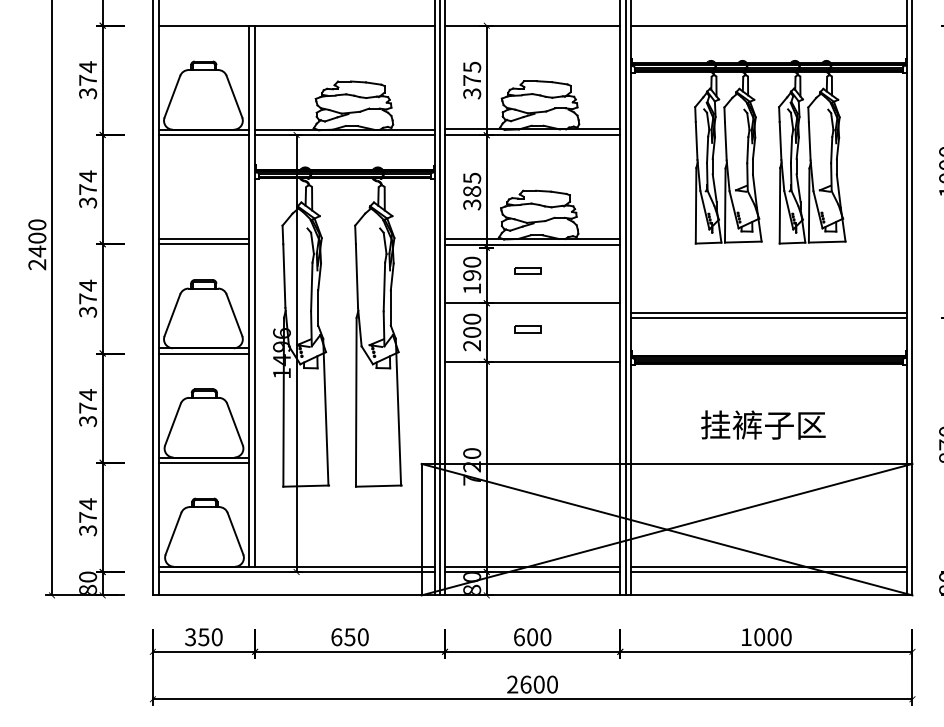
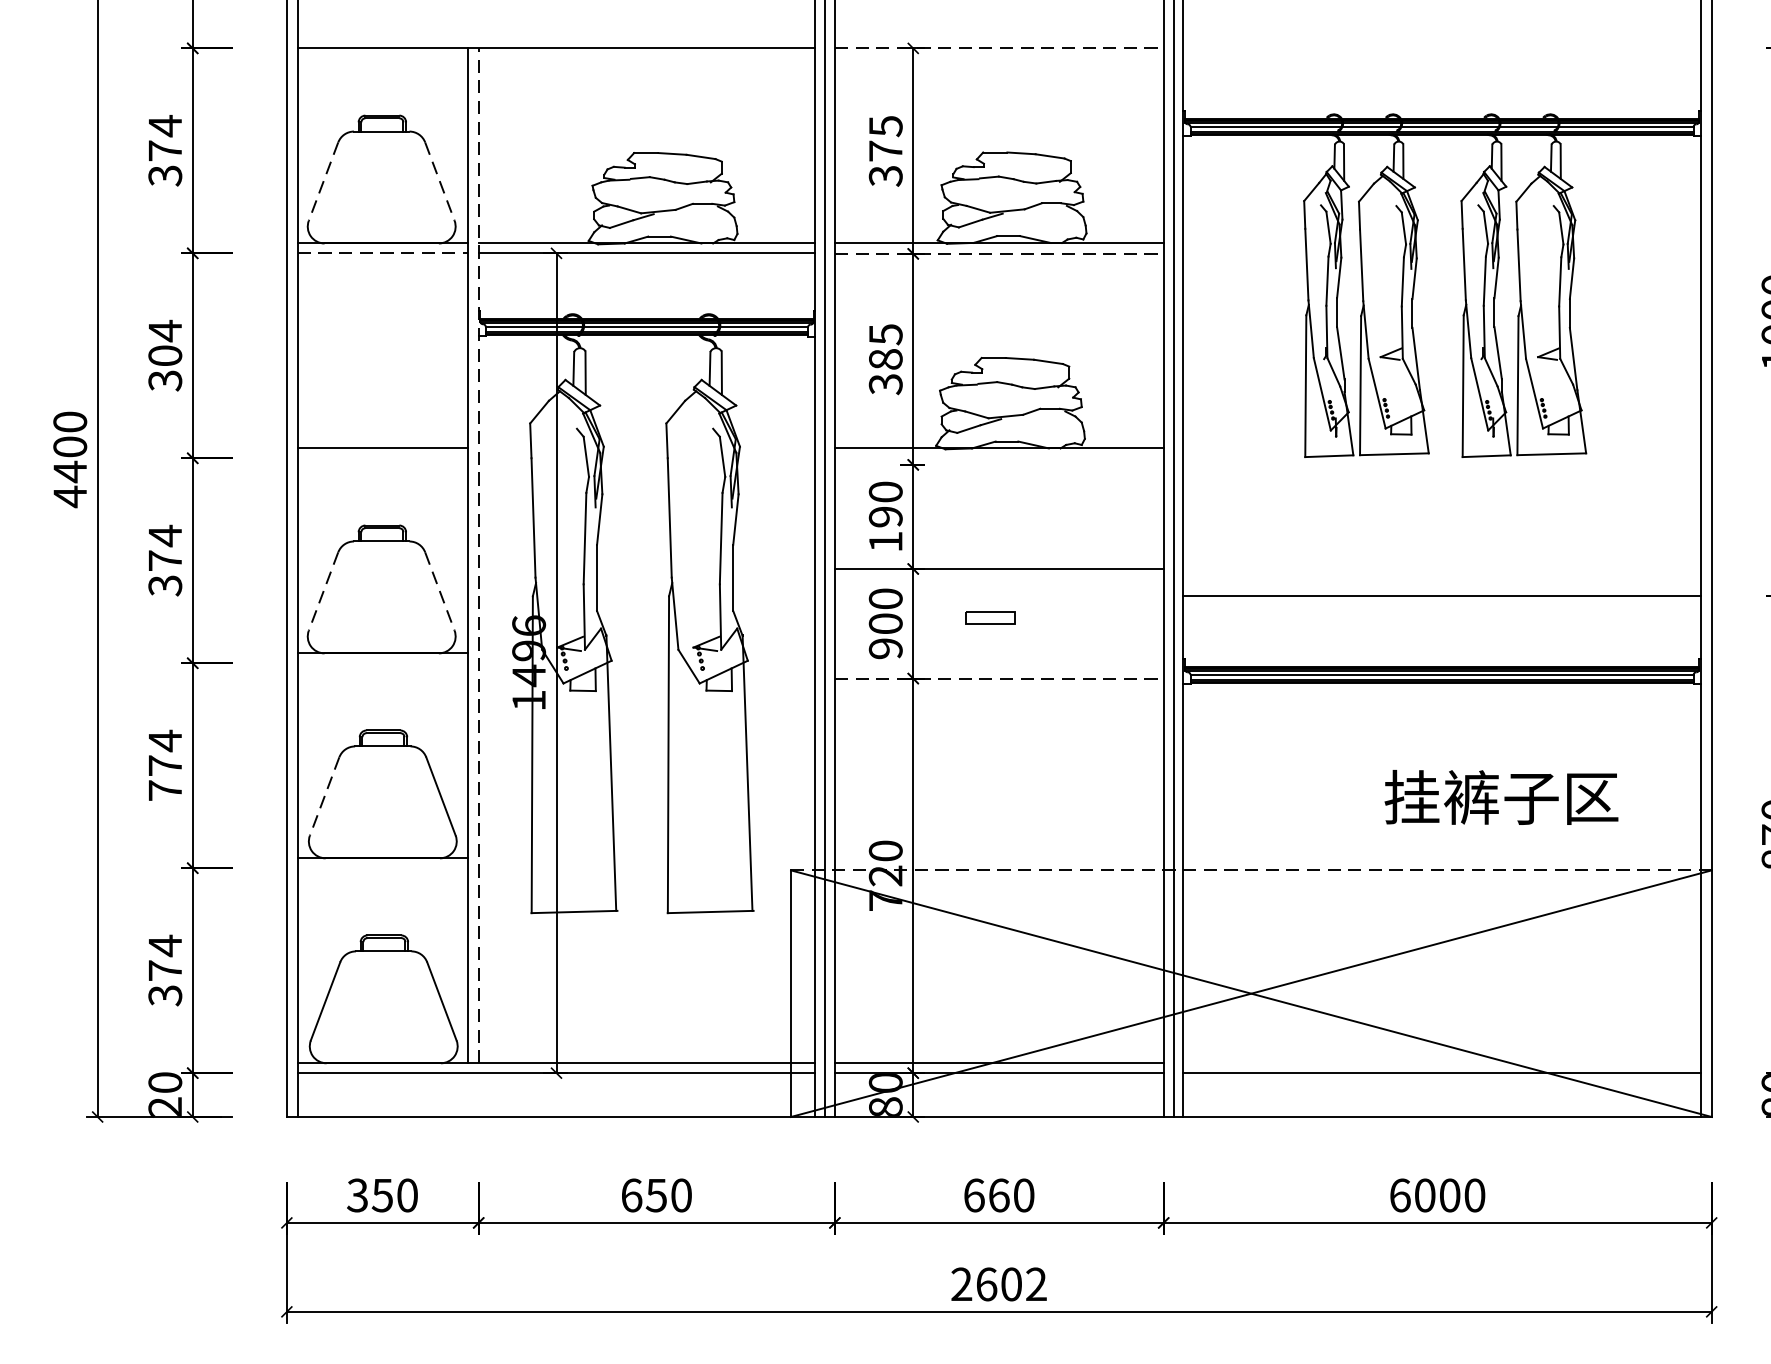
line: (532, 25) -> (998, 47), solid -> dashed
line: (768, 25) -> (1441, 47), removed
line: (172, 97) -> (323, 183), solid -> dashed
line: (234, 97) -> (439, 183), solid -> dashed
line: (204, 134) -> (383, 252), solid -> dashed
line: (532, 135) -> (998, 254), solid -> dashed
text: (88, 189) -> (166, 355), 374 -> 304
line: (203, 244) -> (381, 458), removed
line: (532, 244) -> (998, 458), removed
text: (37, 264) -> (70, 496), 2400 -> 4400
part: (527, 270) -> (989, 507), removed
line: (255, 296) -> (479, 556), solid -> dashed
line: (768, 312) -> (1441, 586), removed
line: (172, 315) -> (323, 591), solid -> dashed
line: (234, 315) -> (439, 591), solid -> dashed
text: (472, 345) -> (886, 648), 200 -> 900
line: (203, 353) -> (381, 663), removed
line: (532, 361) -> (998, 678), solid -> dashed
text: (88, 421) -> (166, 790), 374 -> 774
line: (172, 424) -> (323, 796), solid -> dashed
text: (763, 424) -> (1501, 796), moved
line: (203, 462) -> (381, 867), removed
line: (667, 463) -> (1252, 869), solid -> dashed
line: (768, 566) -> (1441, 1062), removed
text: (88, 588) -> (166, 1104), 80 -> 20
text: (532, 637) -> (998, 1195), 600 -> 660
text: (746, 637) -> (1400, 1195), 1000 -> 6000
text: (552, 684) -> (1036, 1284), 2600 -> 2602

